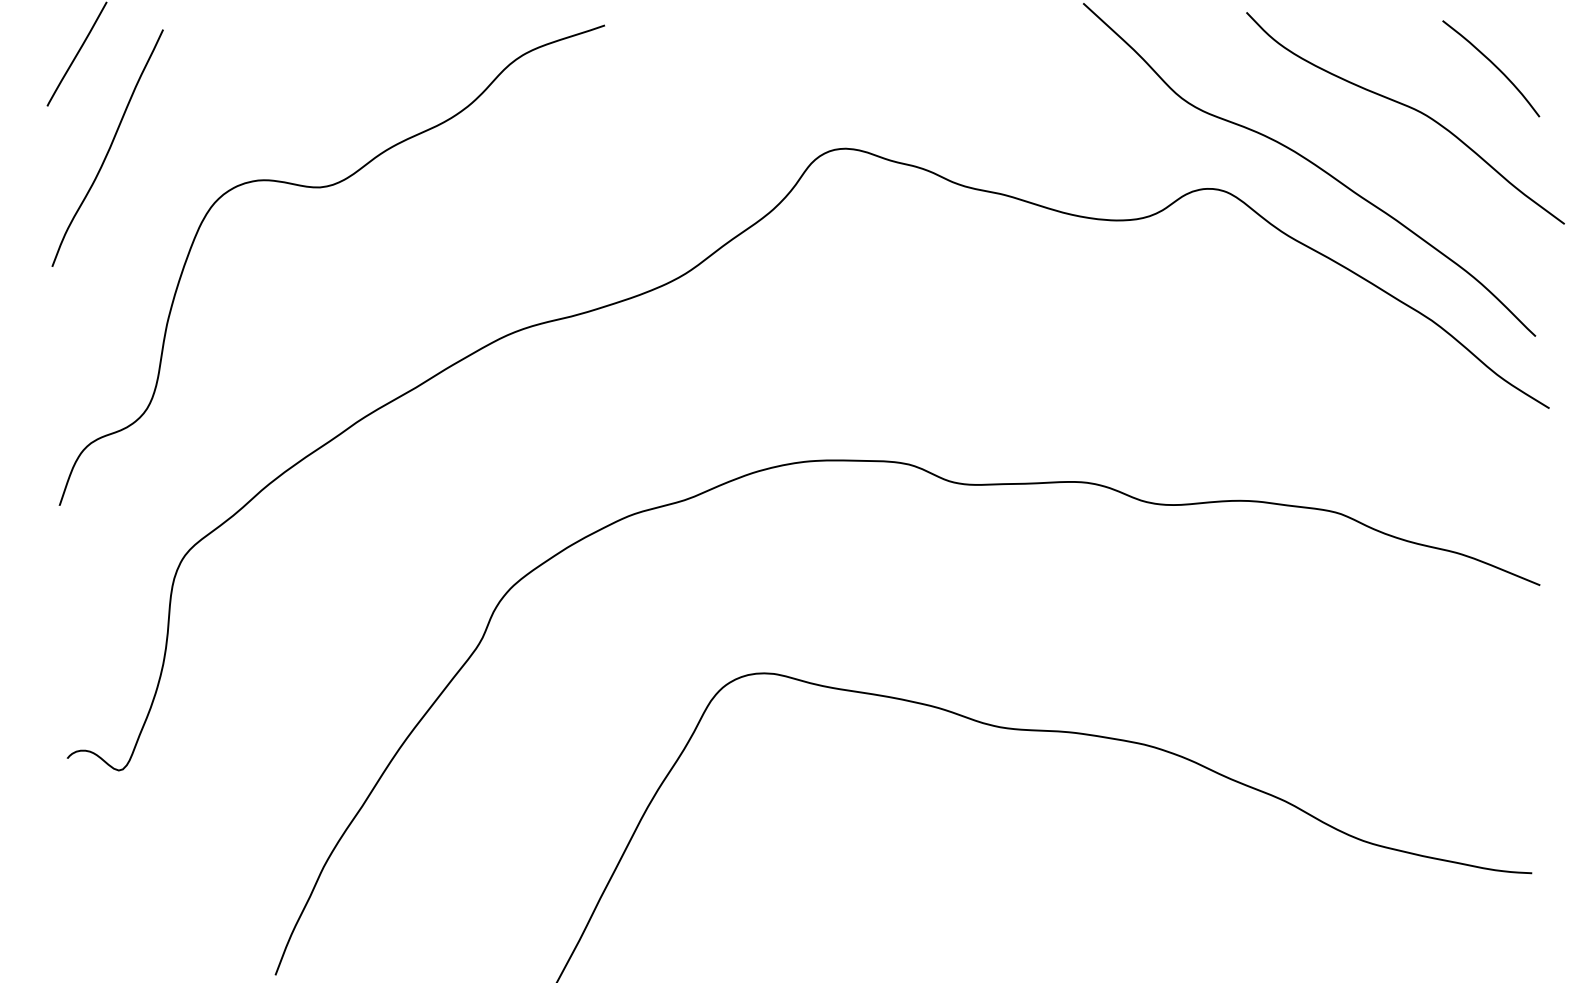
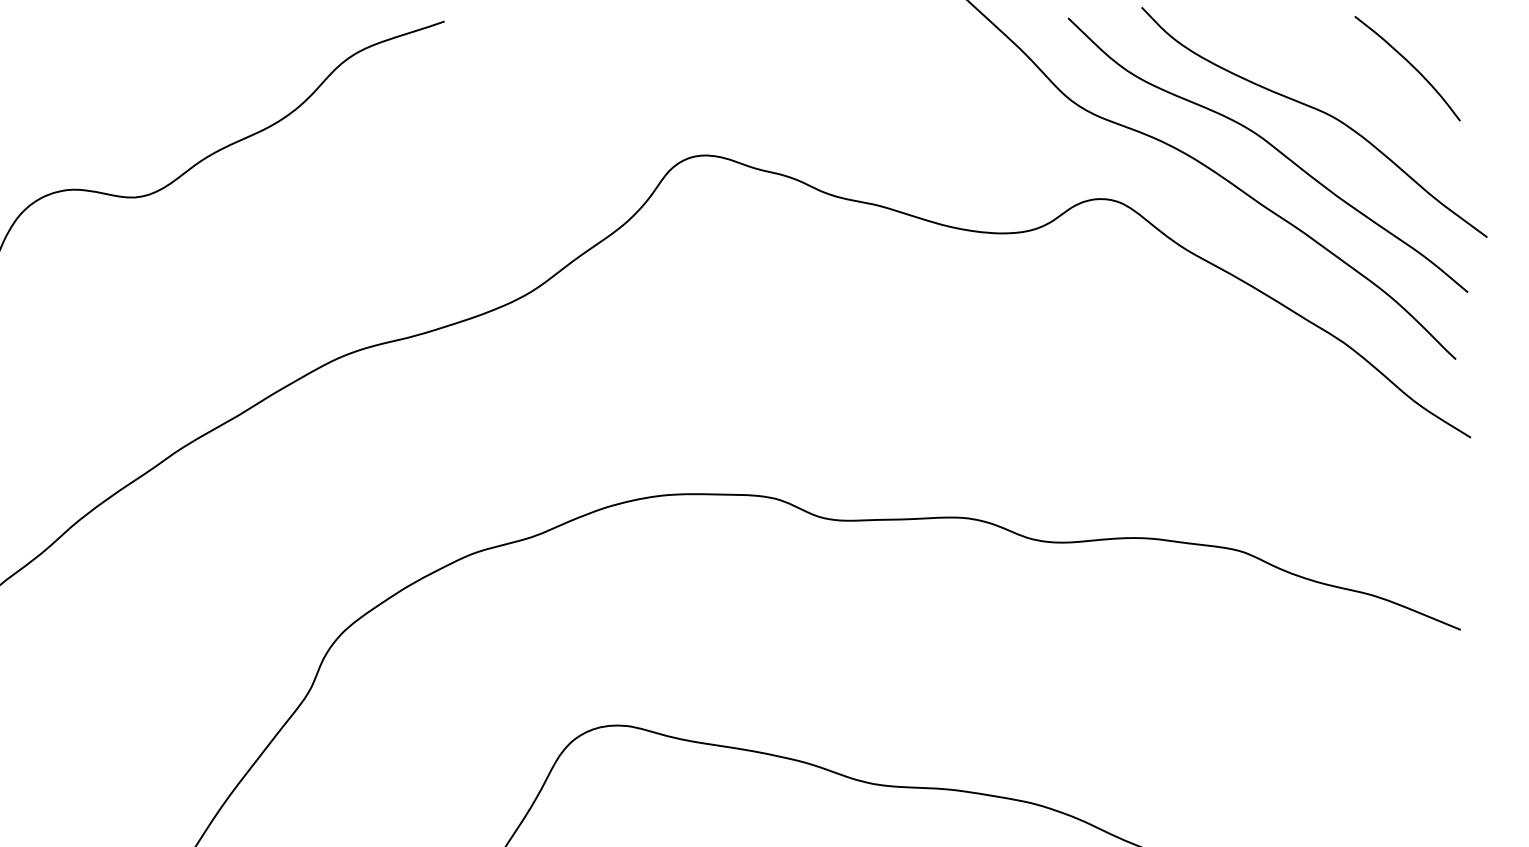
curve: (1368, 142) -> (1274, 148), added

